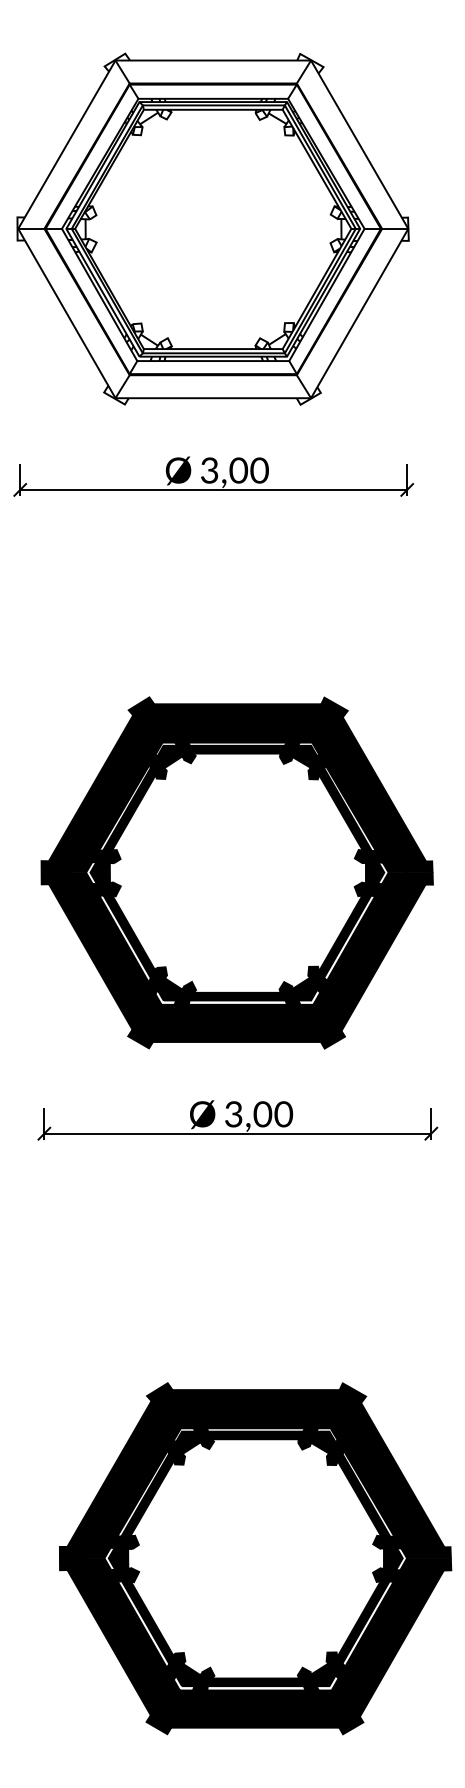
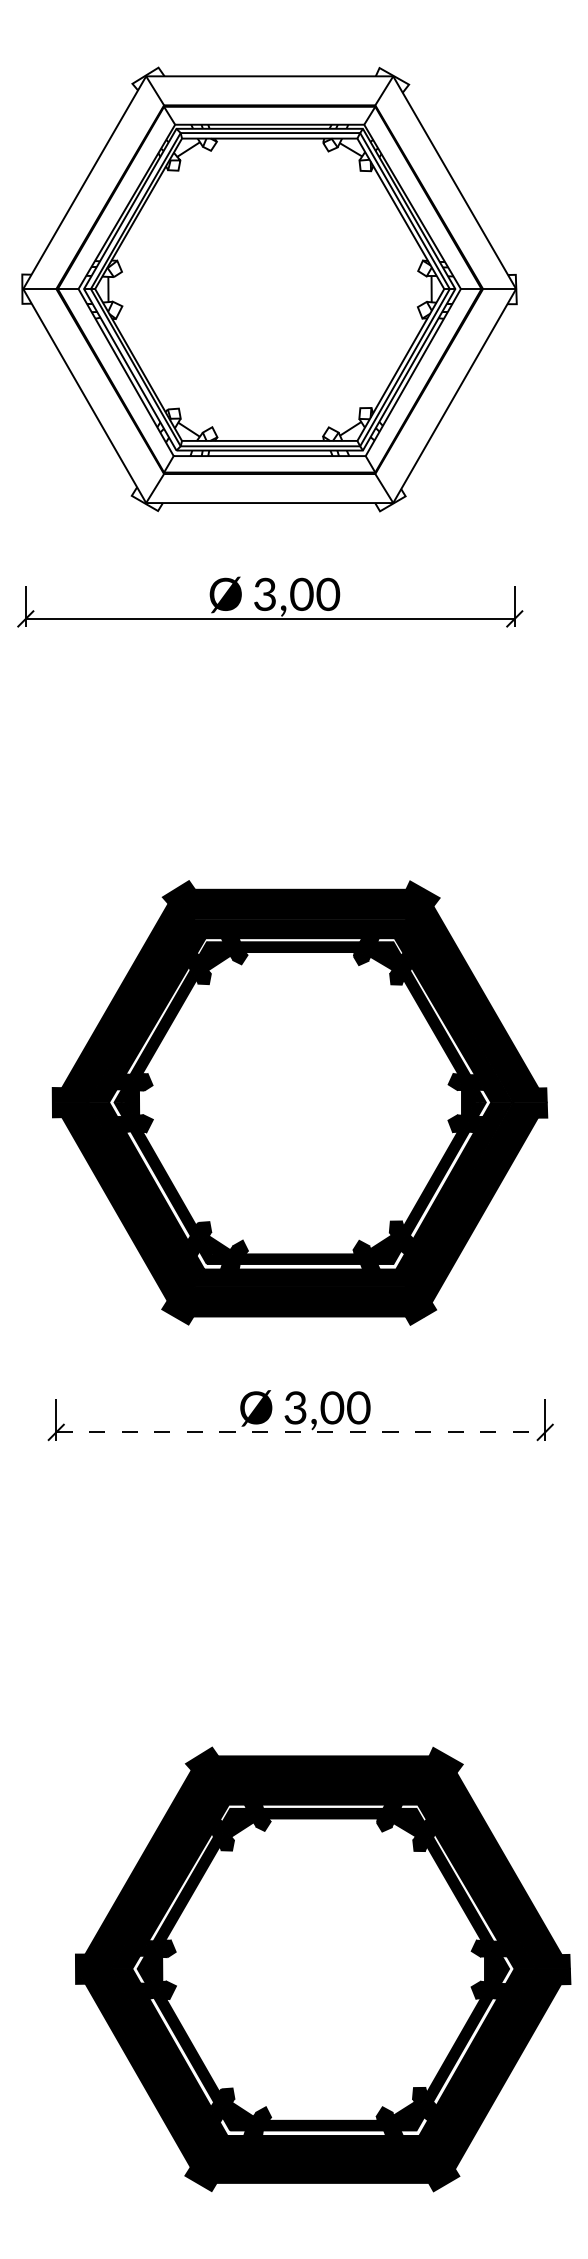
line: (238, 1133) -> (301, 1432), solid -> dashed

